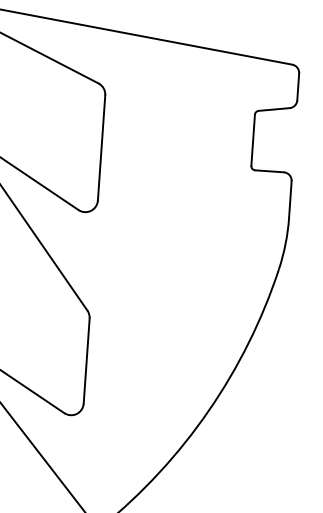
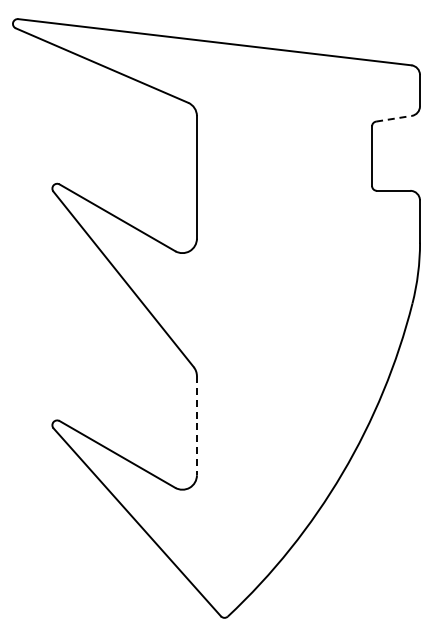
line: (274, 109) -> (394, 118), solid -> dashed
line: (86, 360) -> (196, 425), solid -> dashed

